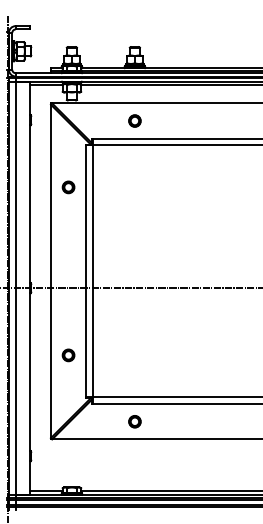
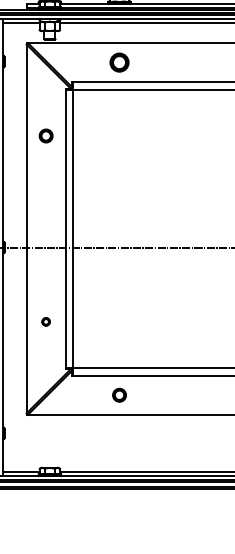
part: (134, 120) -> (119, 62), size x1.4
part: (68, 355) -> (46, 321), size x0.6

